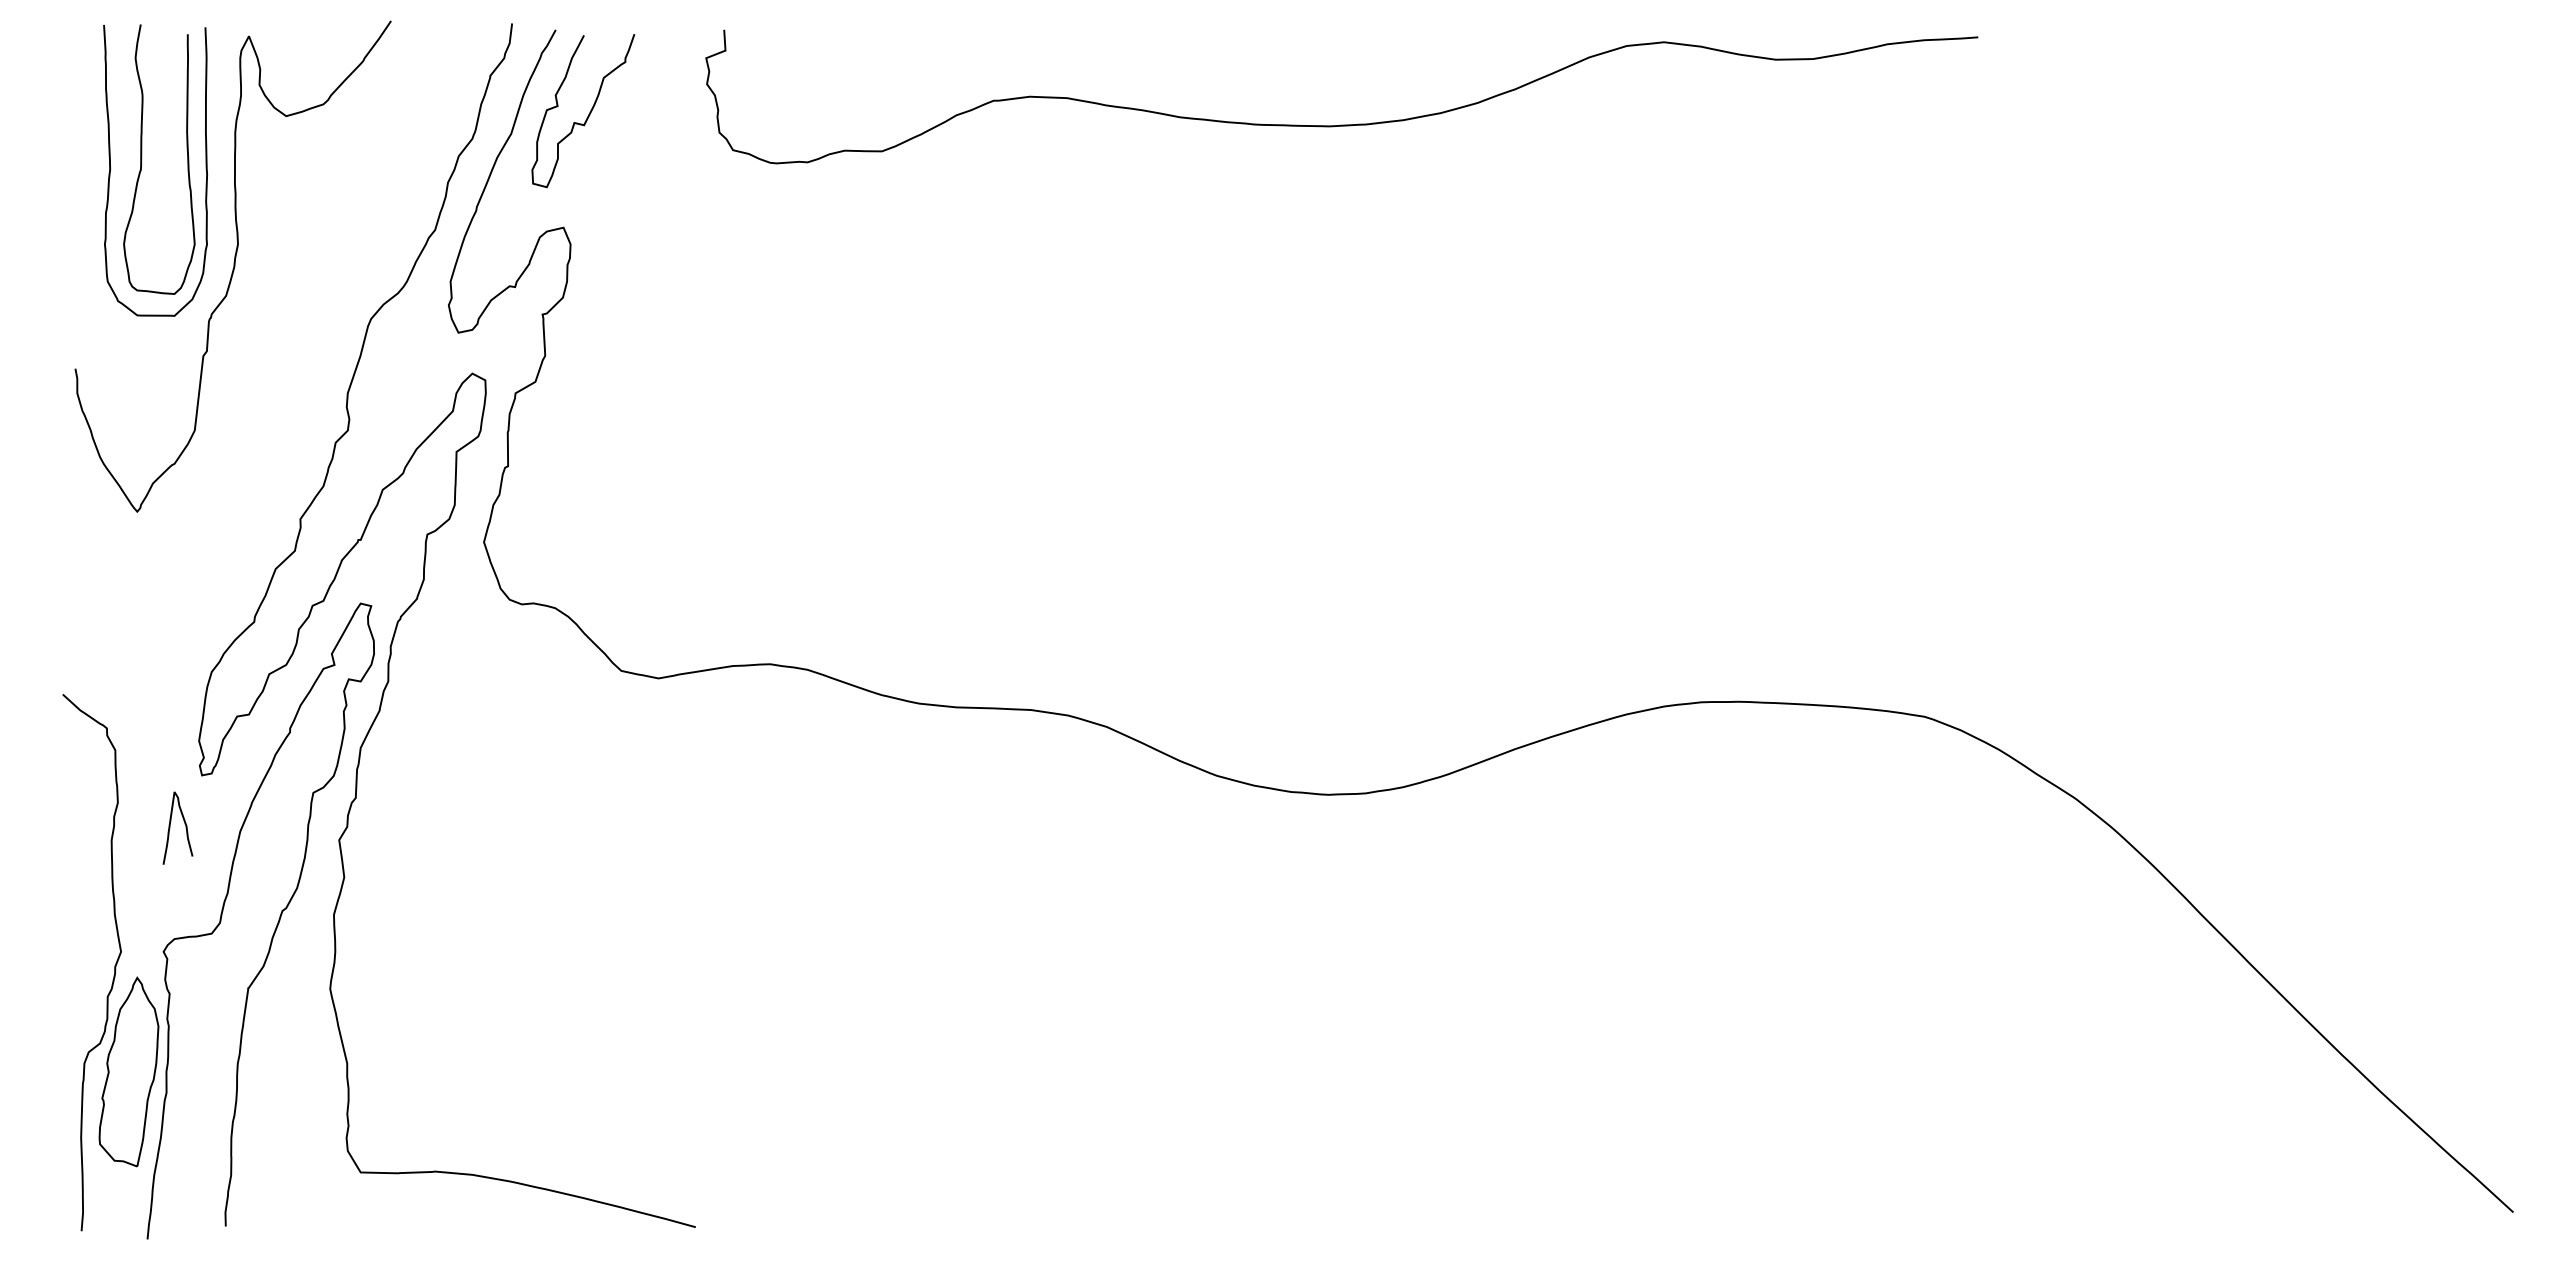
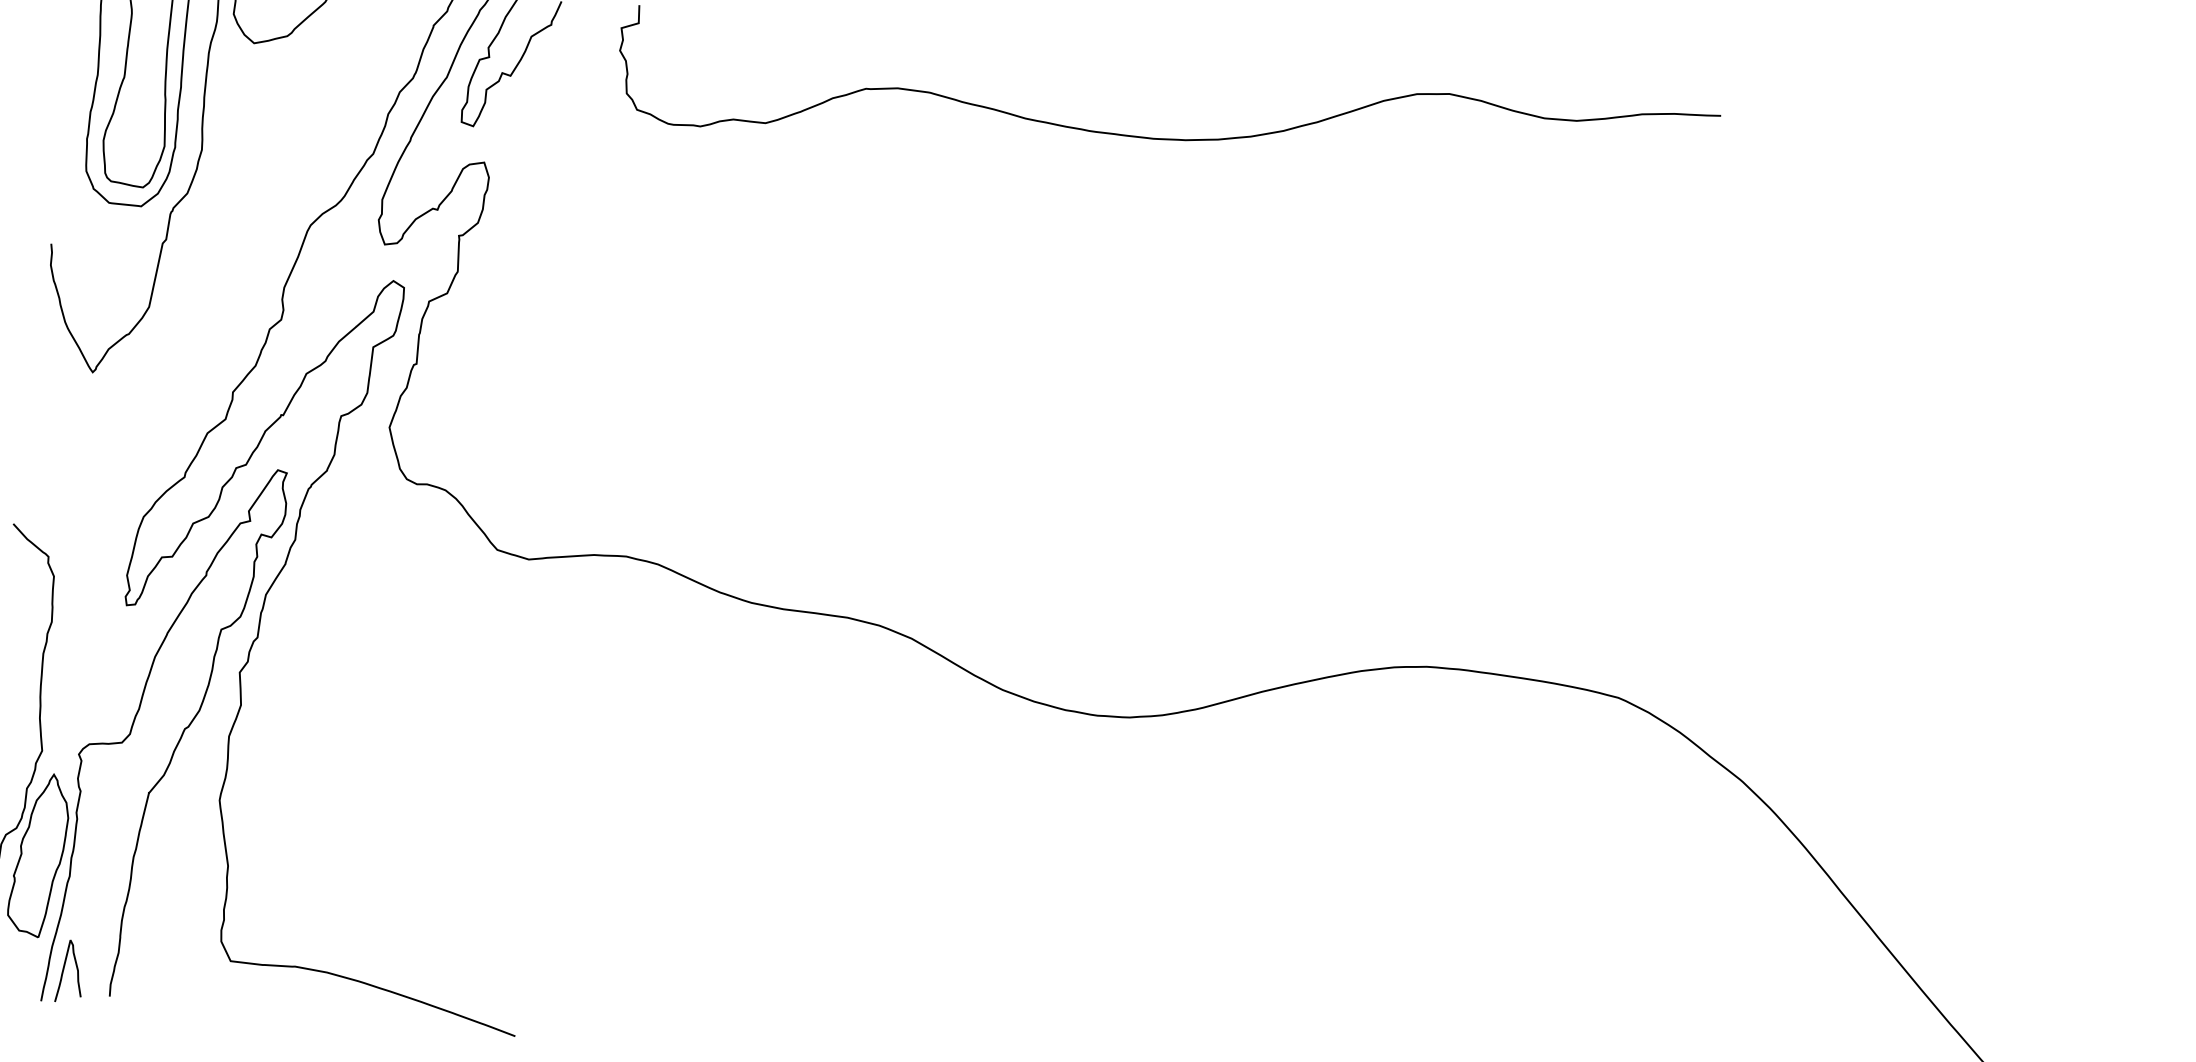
curve: (170, 827) -> (64, 970), moved

